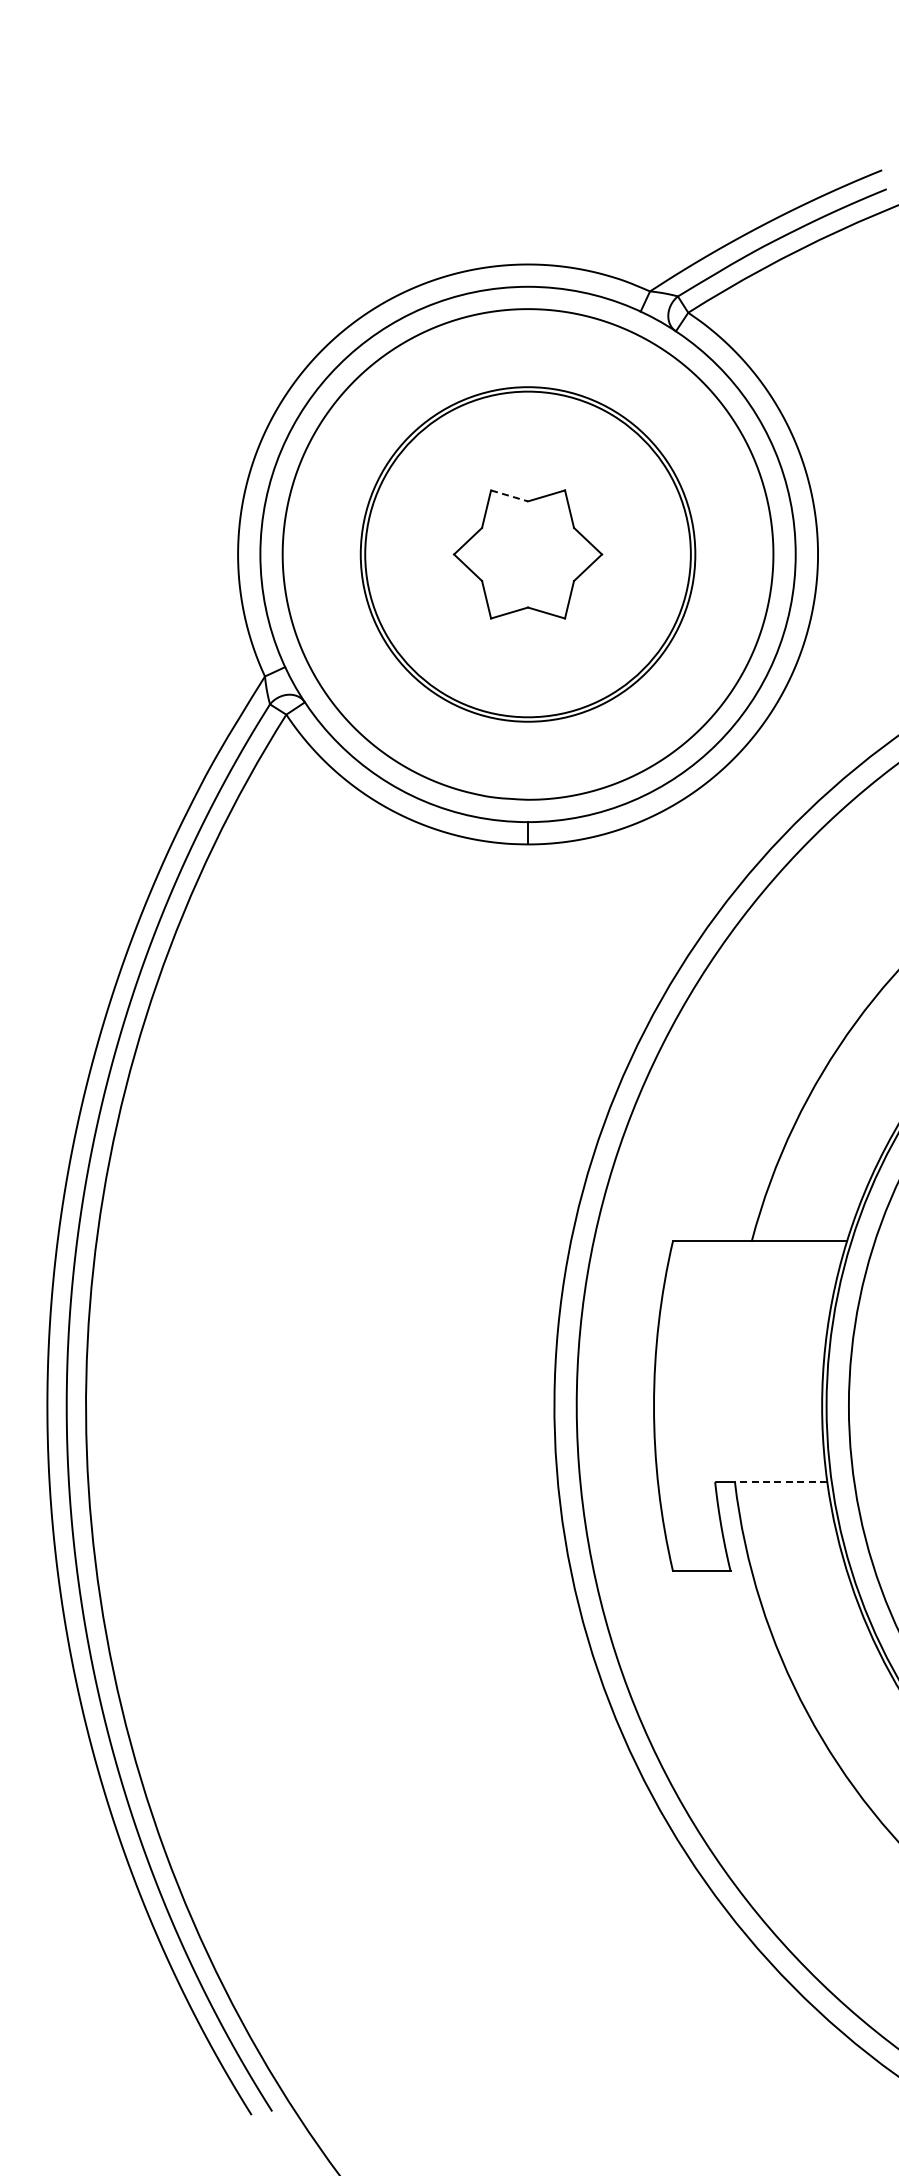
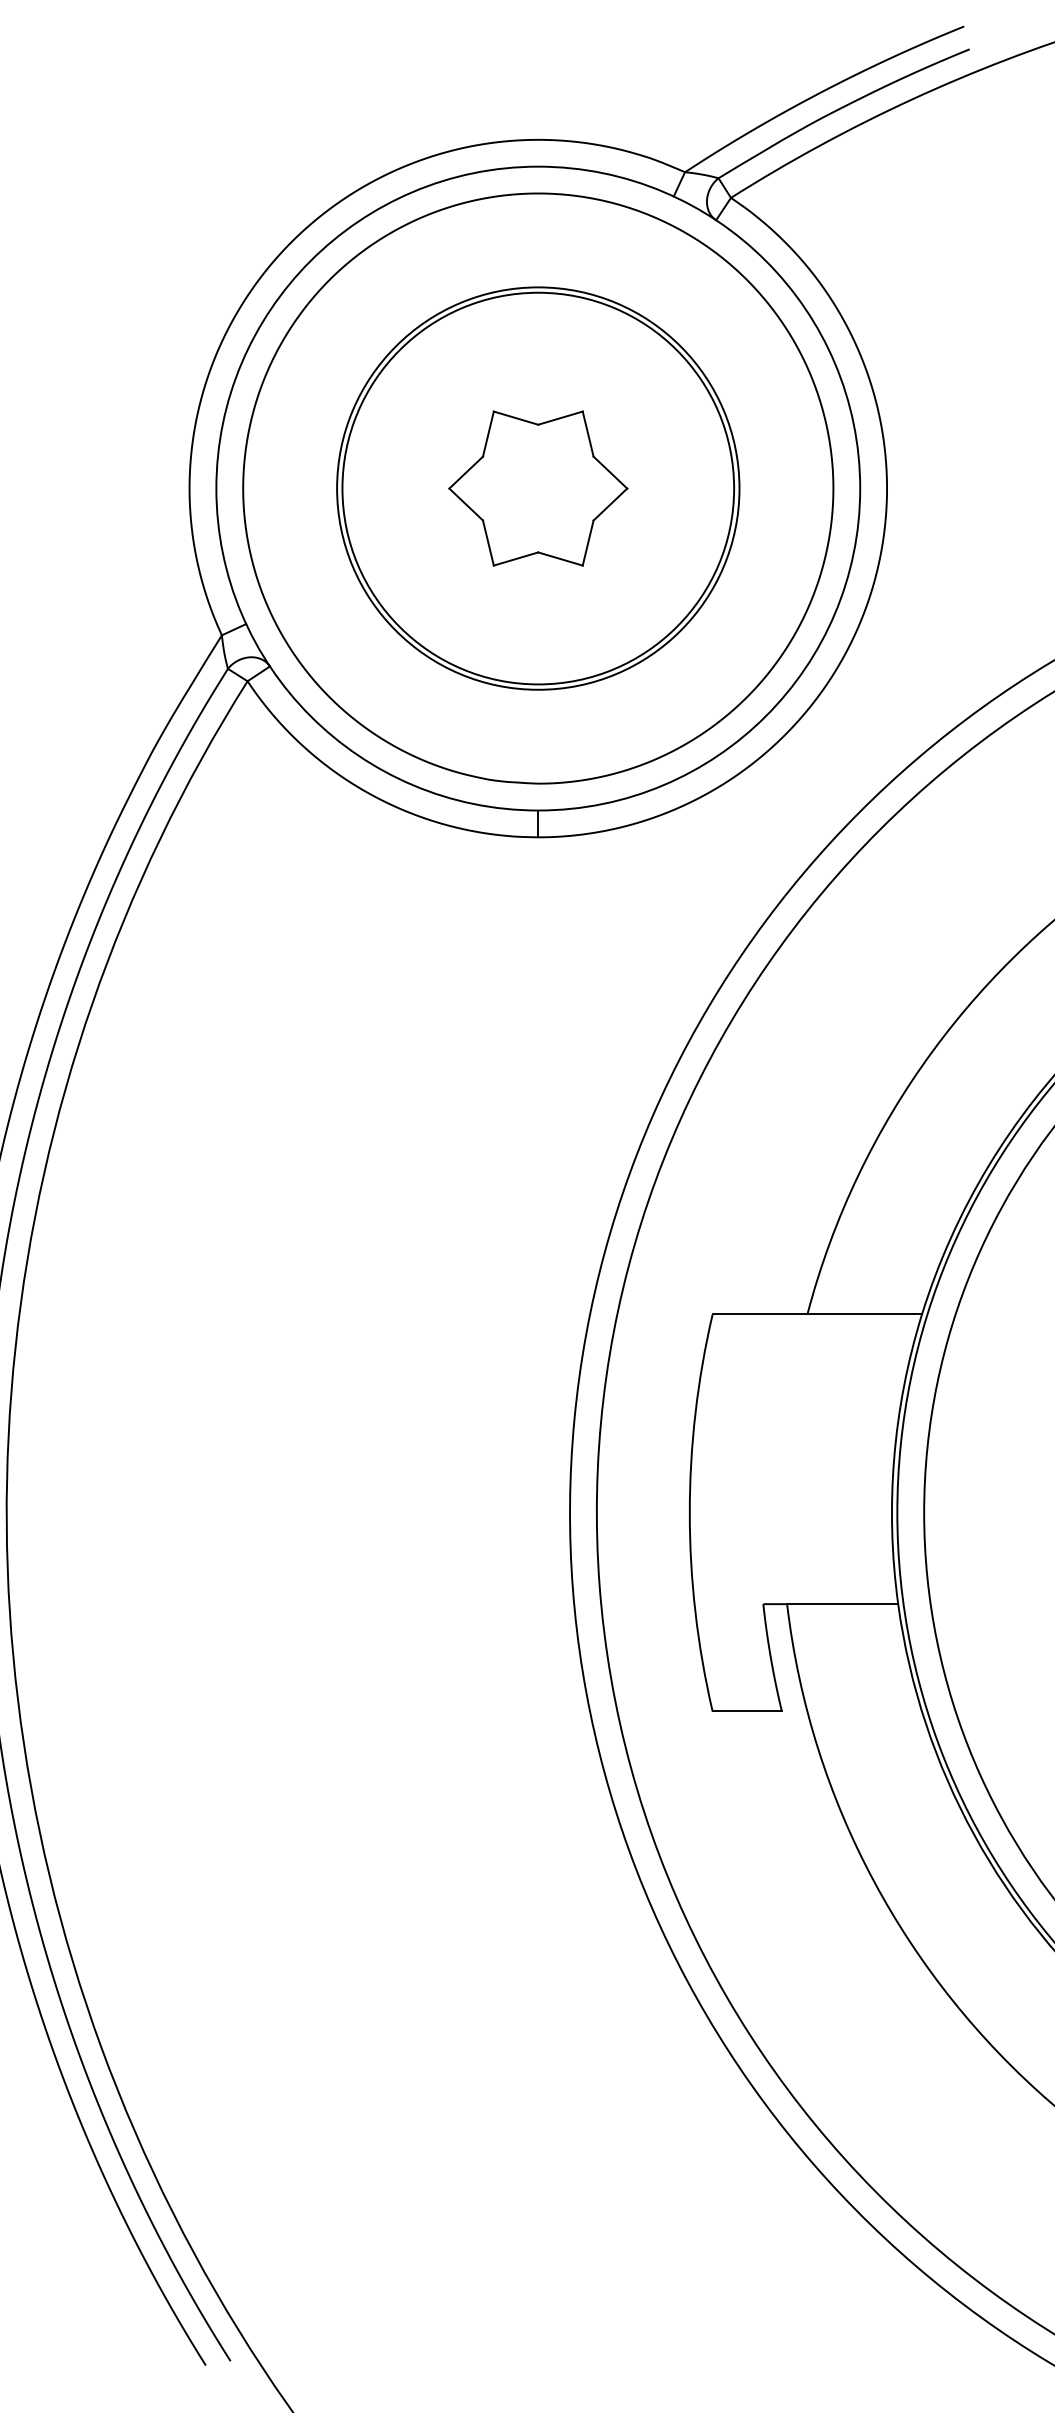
line: (510, 496) -> (517, 418), dashed -> solid
line: (780, 1482) -> (841, 1604), dashed -> solid

